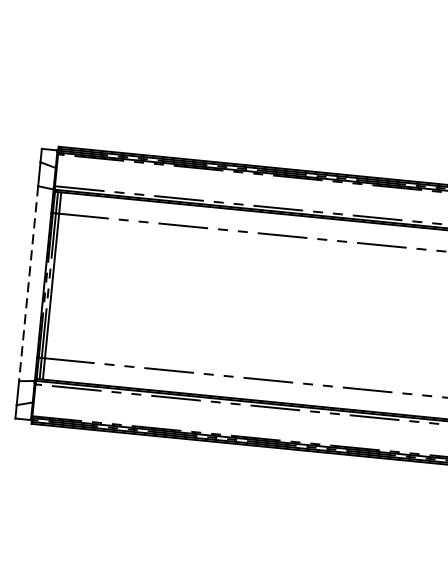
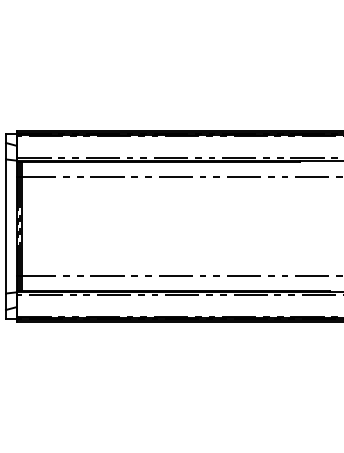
line: (29, 283) -> (6, 226), dashed -> solid

